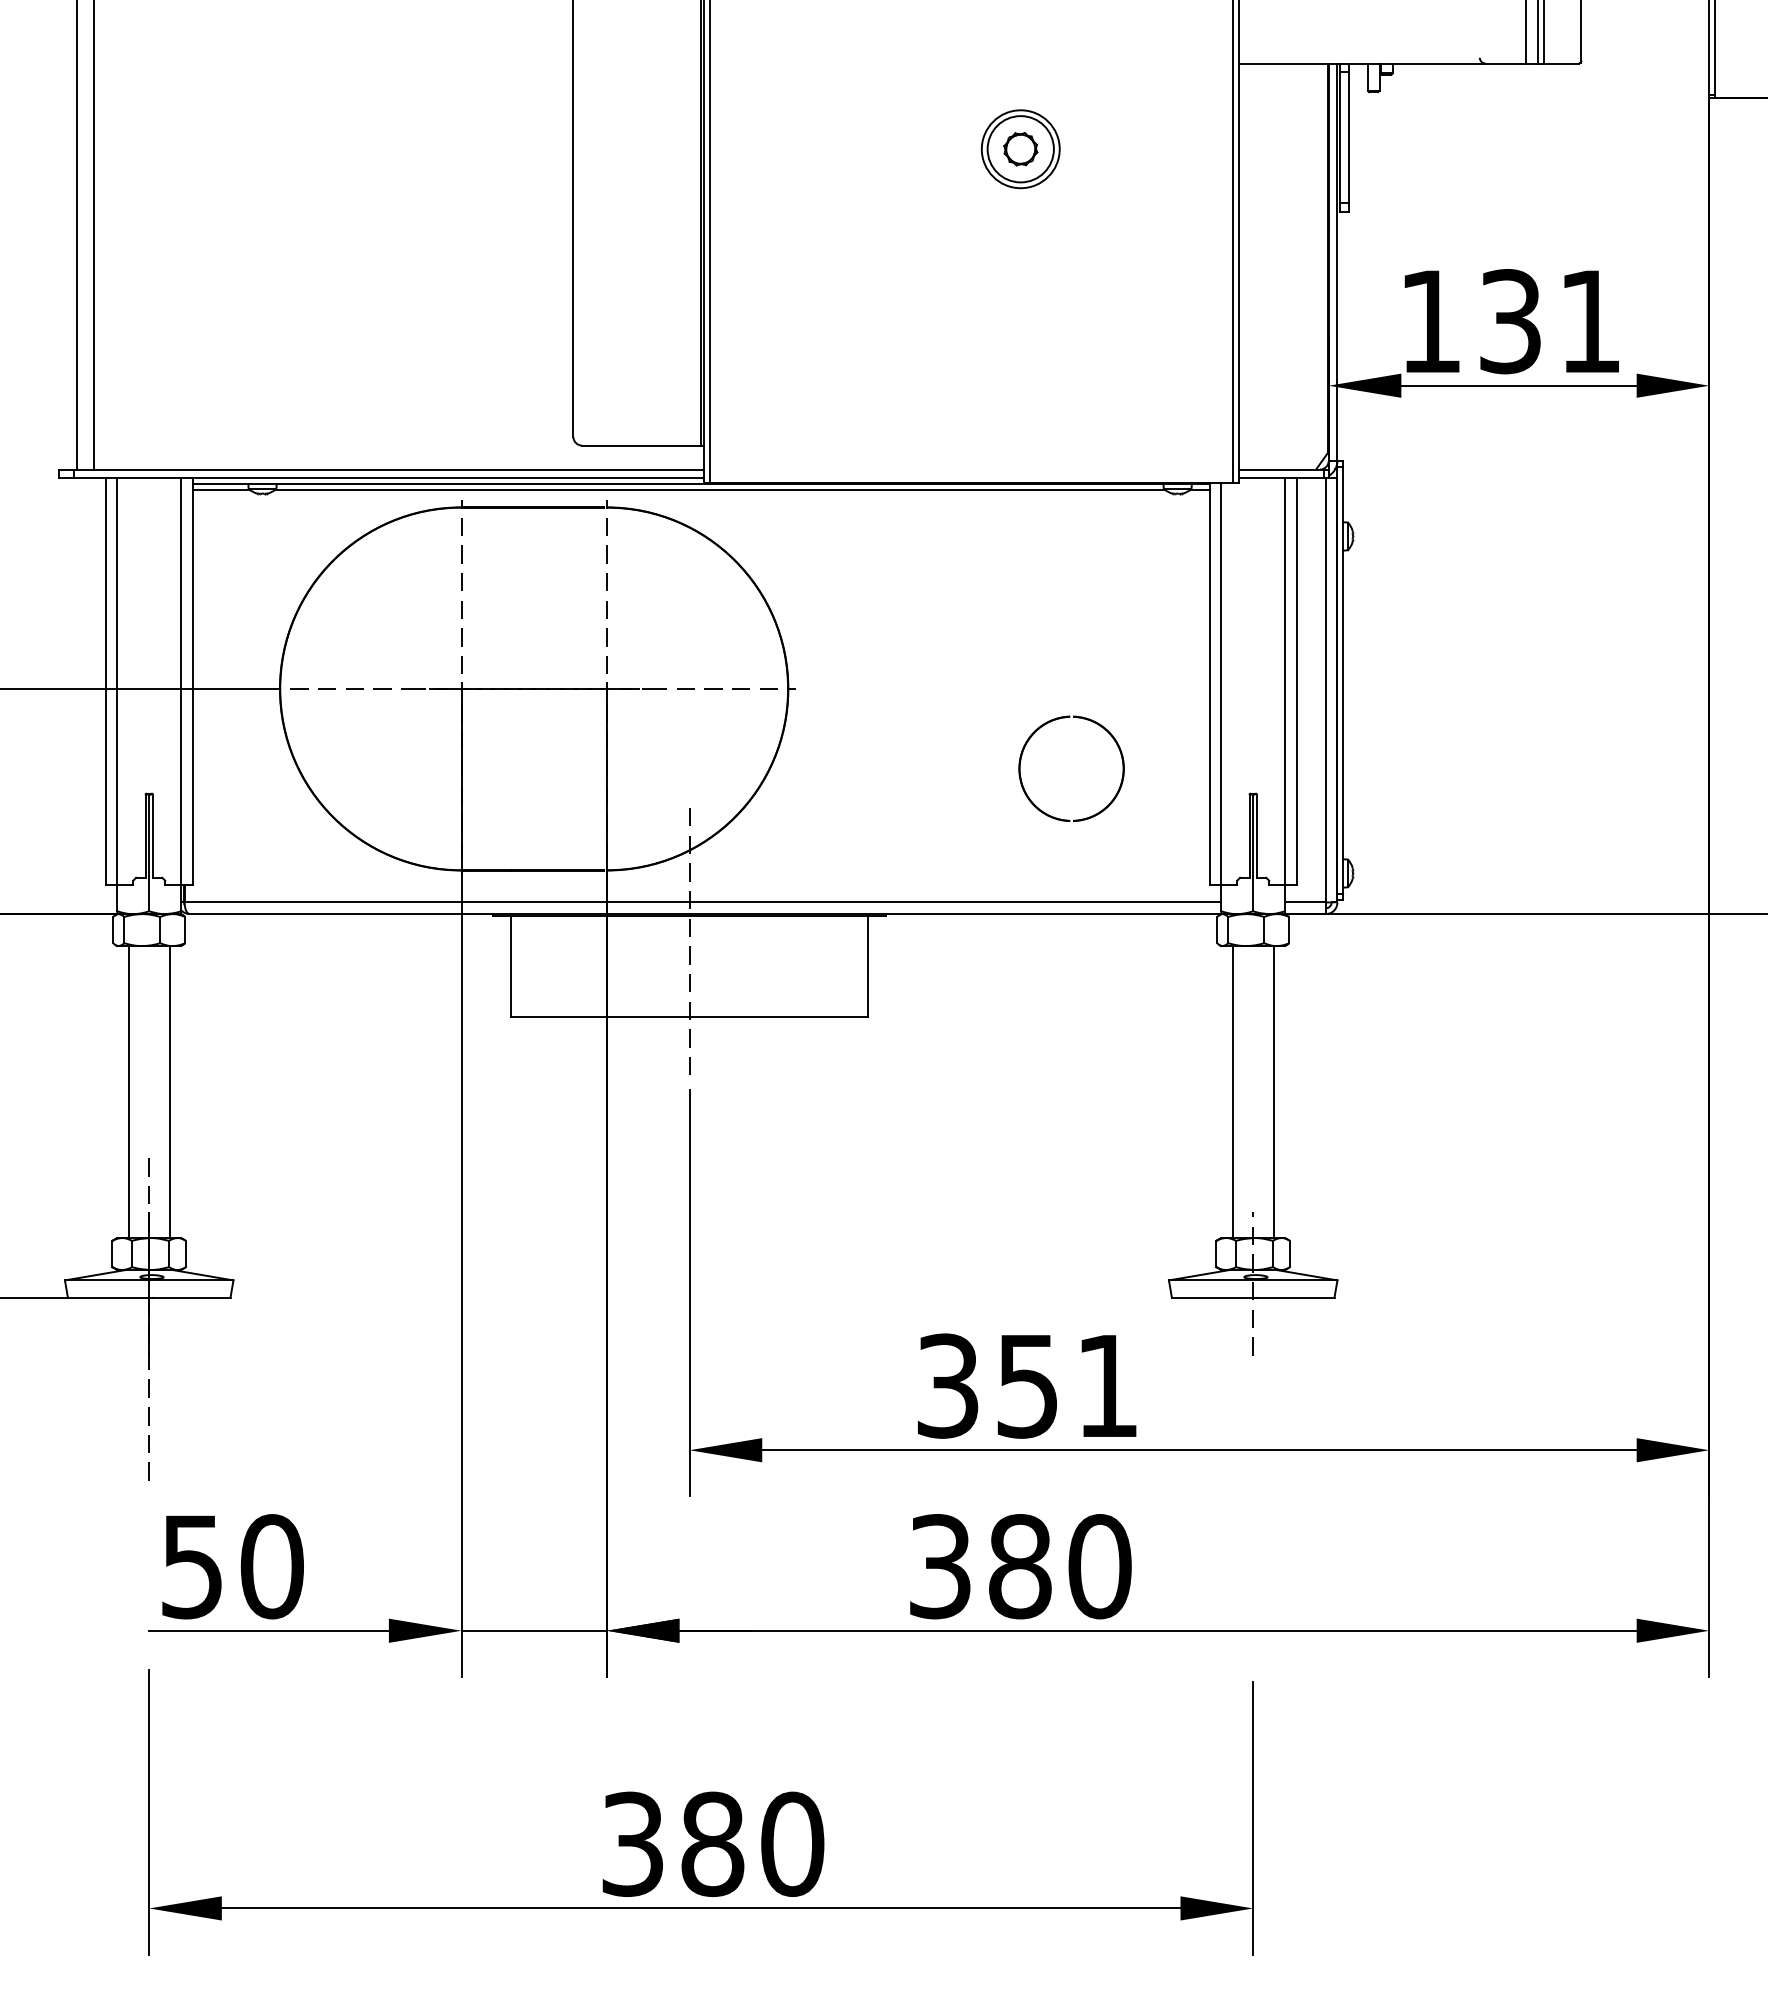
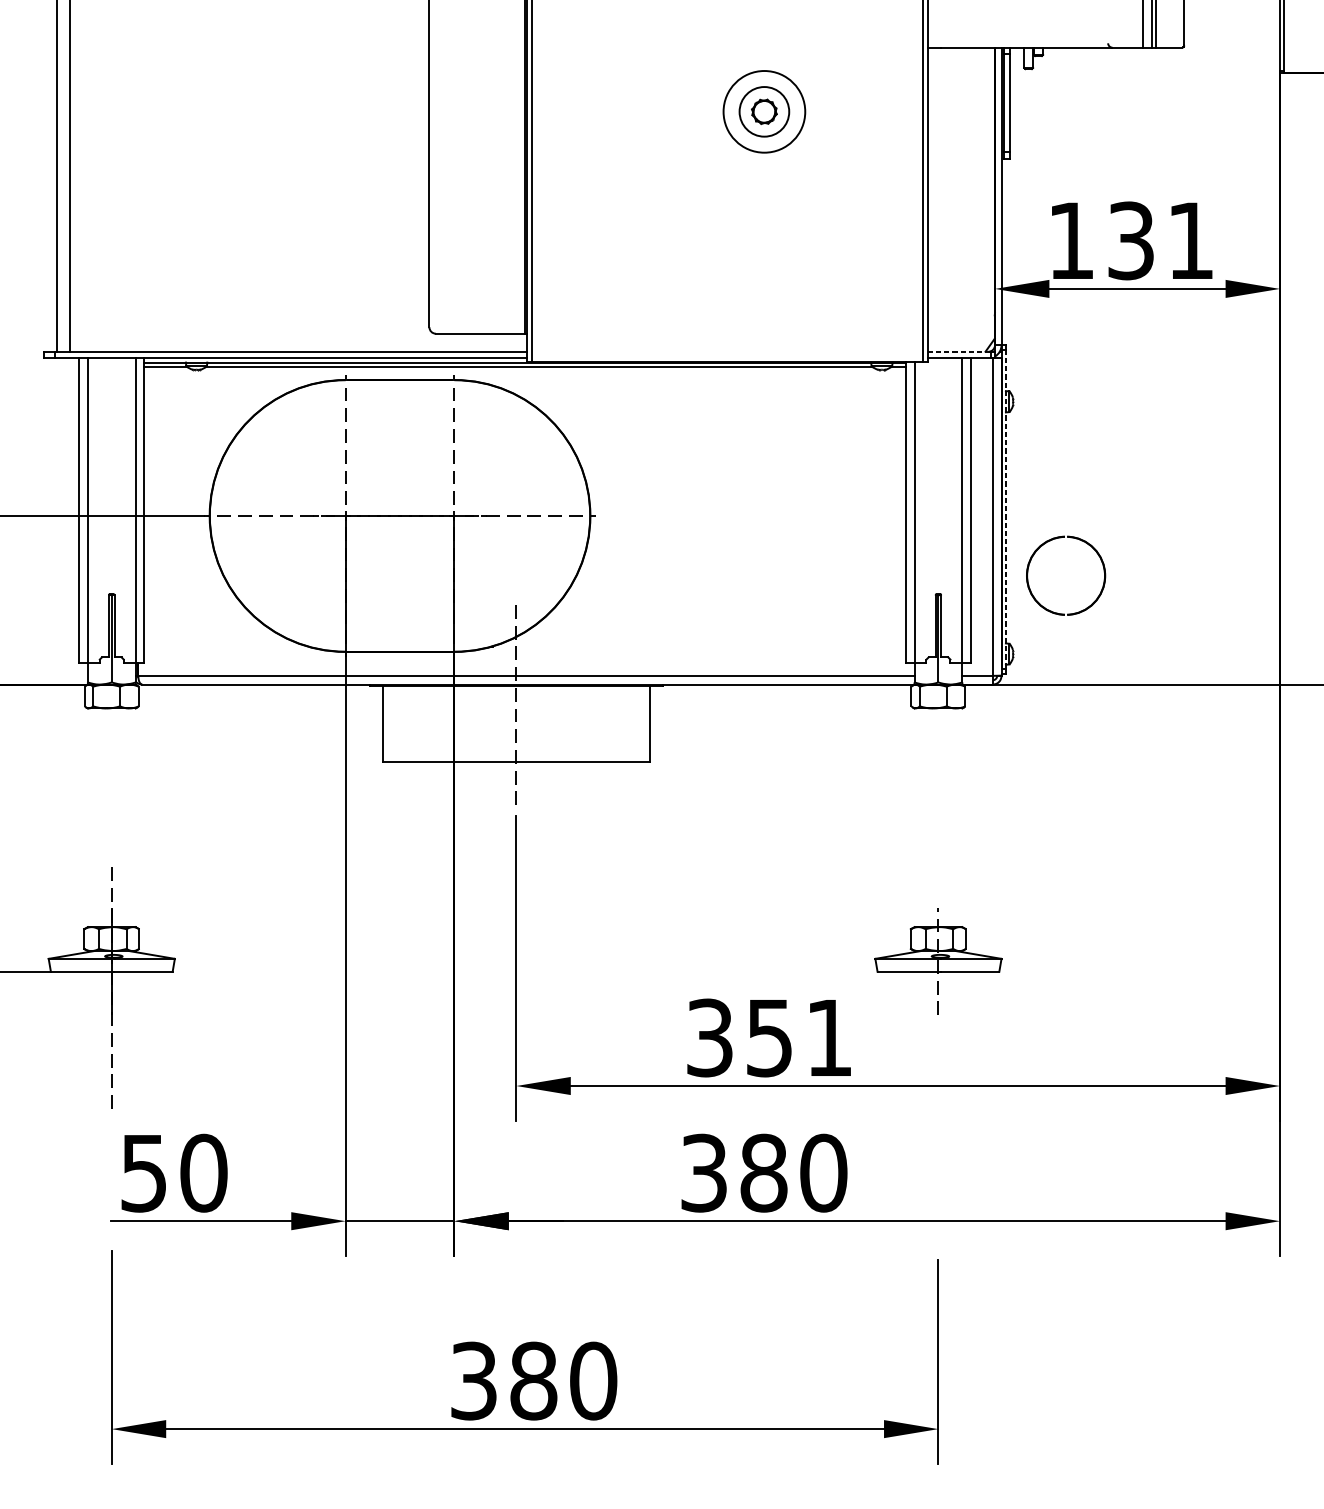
circle: (1020, 149) -> (764, 112), size x1.4
line: (1281, 469) -> (959, 351), solid -> dashed
line: (1343, 680) -> (1006, 509), solid -> dashed
part: (1056, 720) -> (1054, 539), moved
line: (128, 1092) -> (96, 818), removed
line: (169, 1092) -> (126, 818), removed
line: (1232, 1092) -> (922, 818), removed
line: (1273, 1092) -> (953, 818), removed

